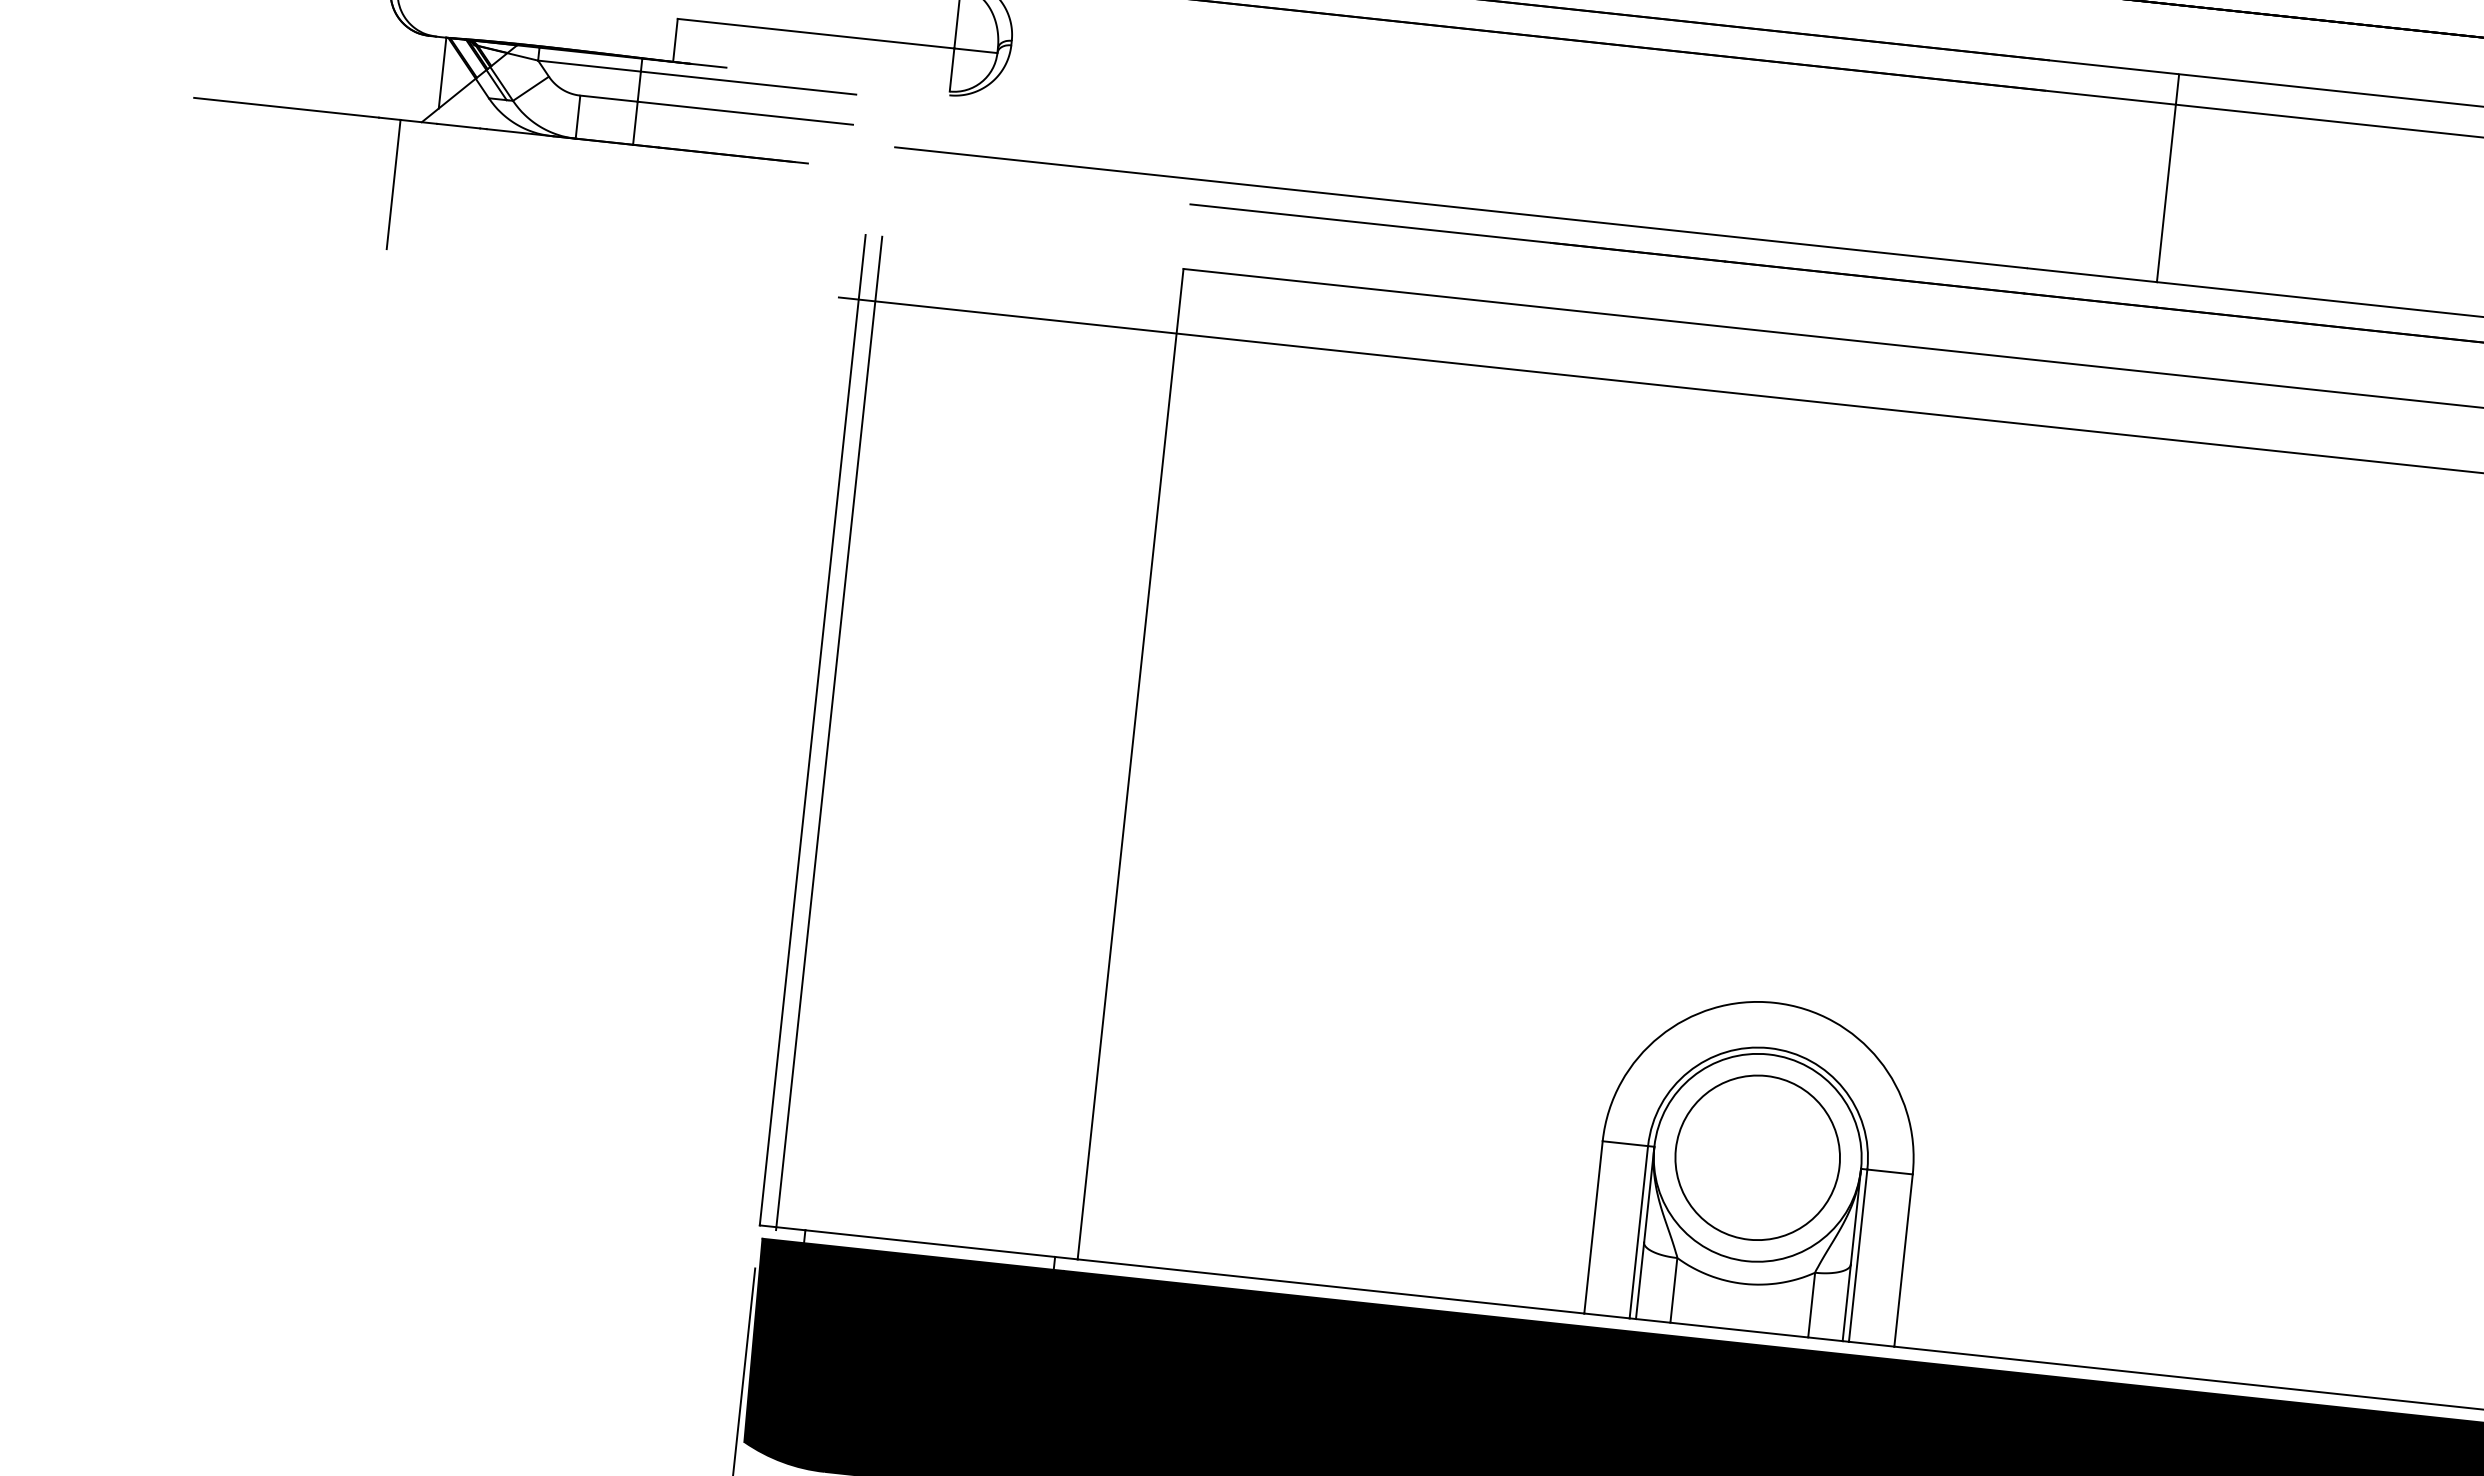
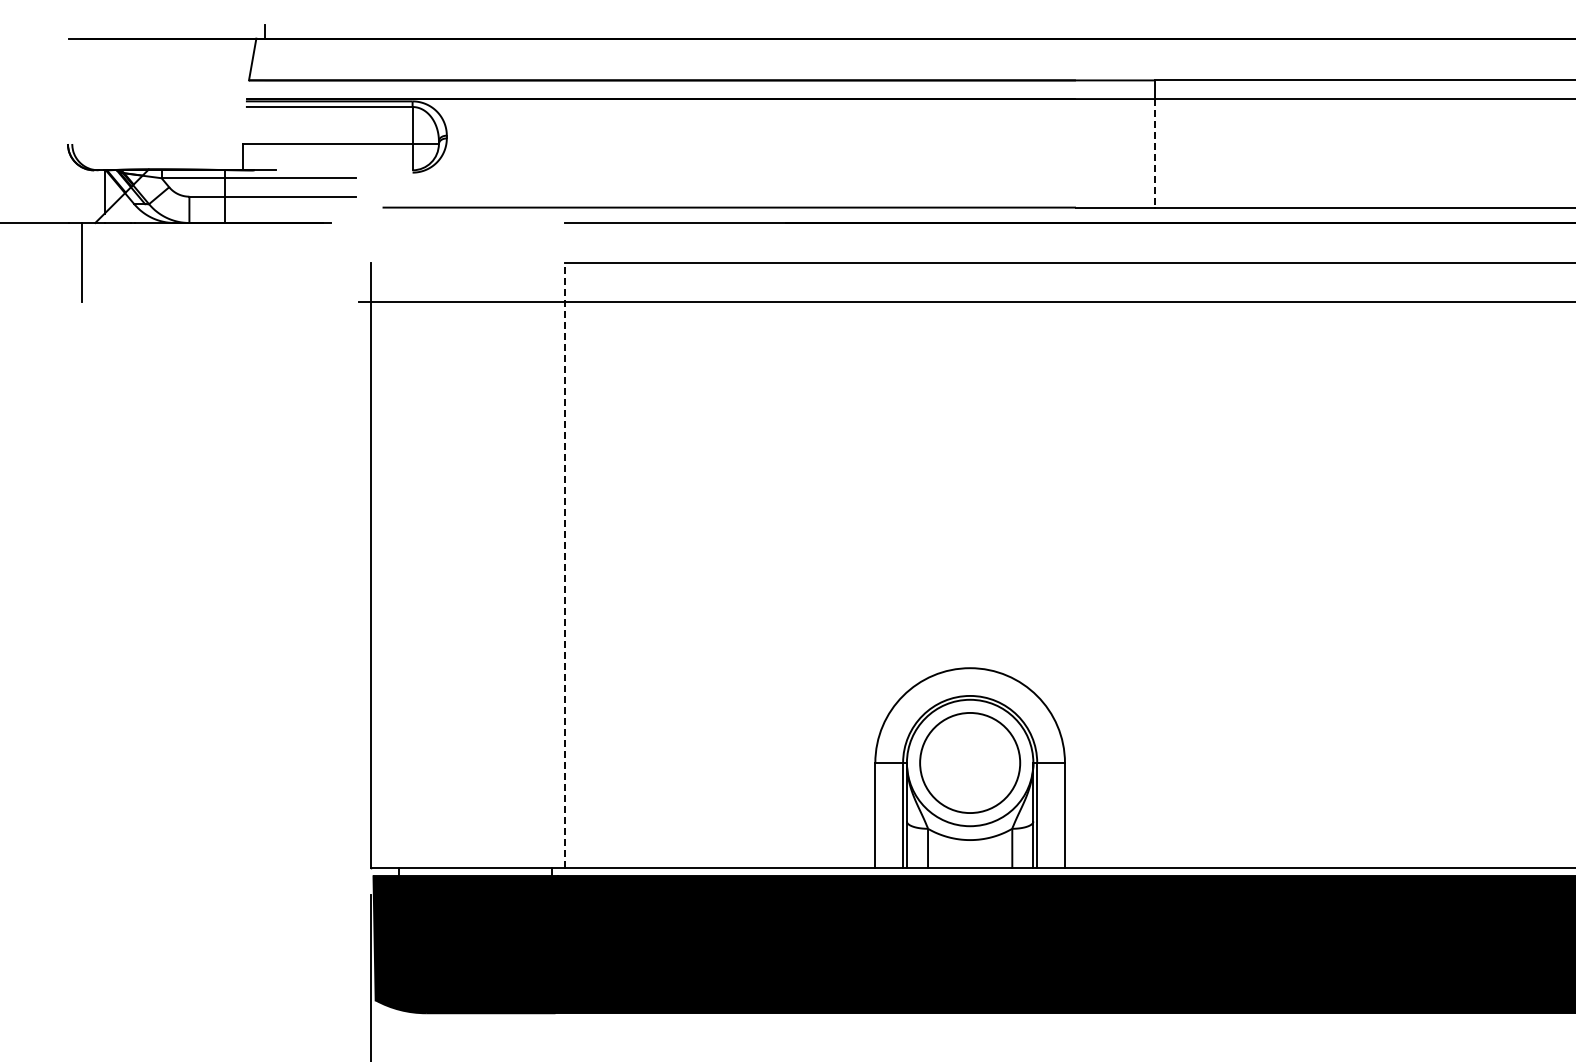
line: (2165, 193) -> (1154, 153), solid -> dashed
line: (829, 733) -> (381, 566), removed
line: (1130, 764) -> (565, 565), solid -> dashed

